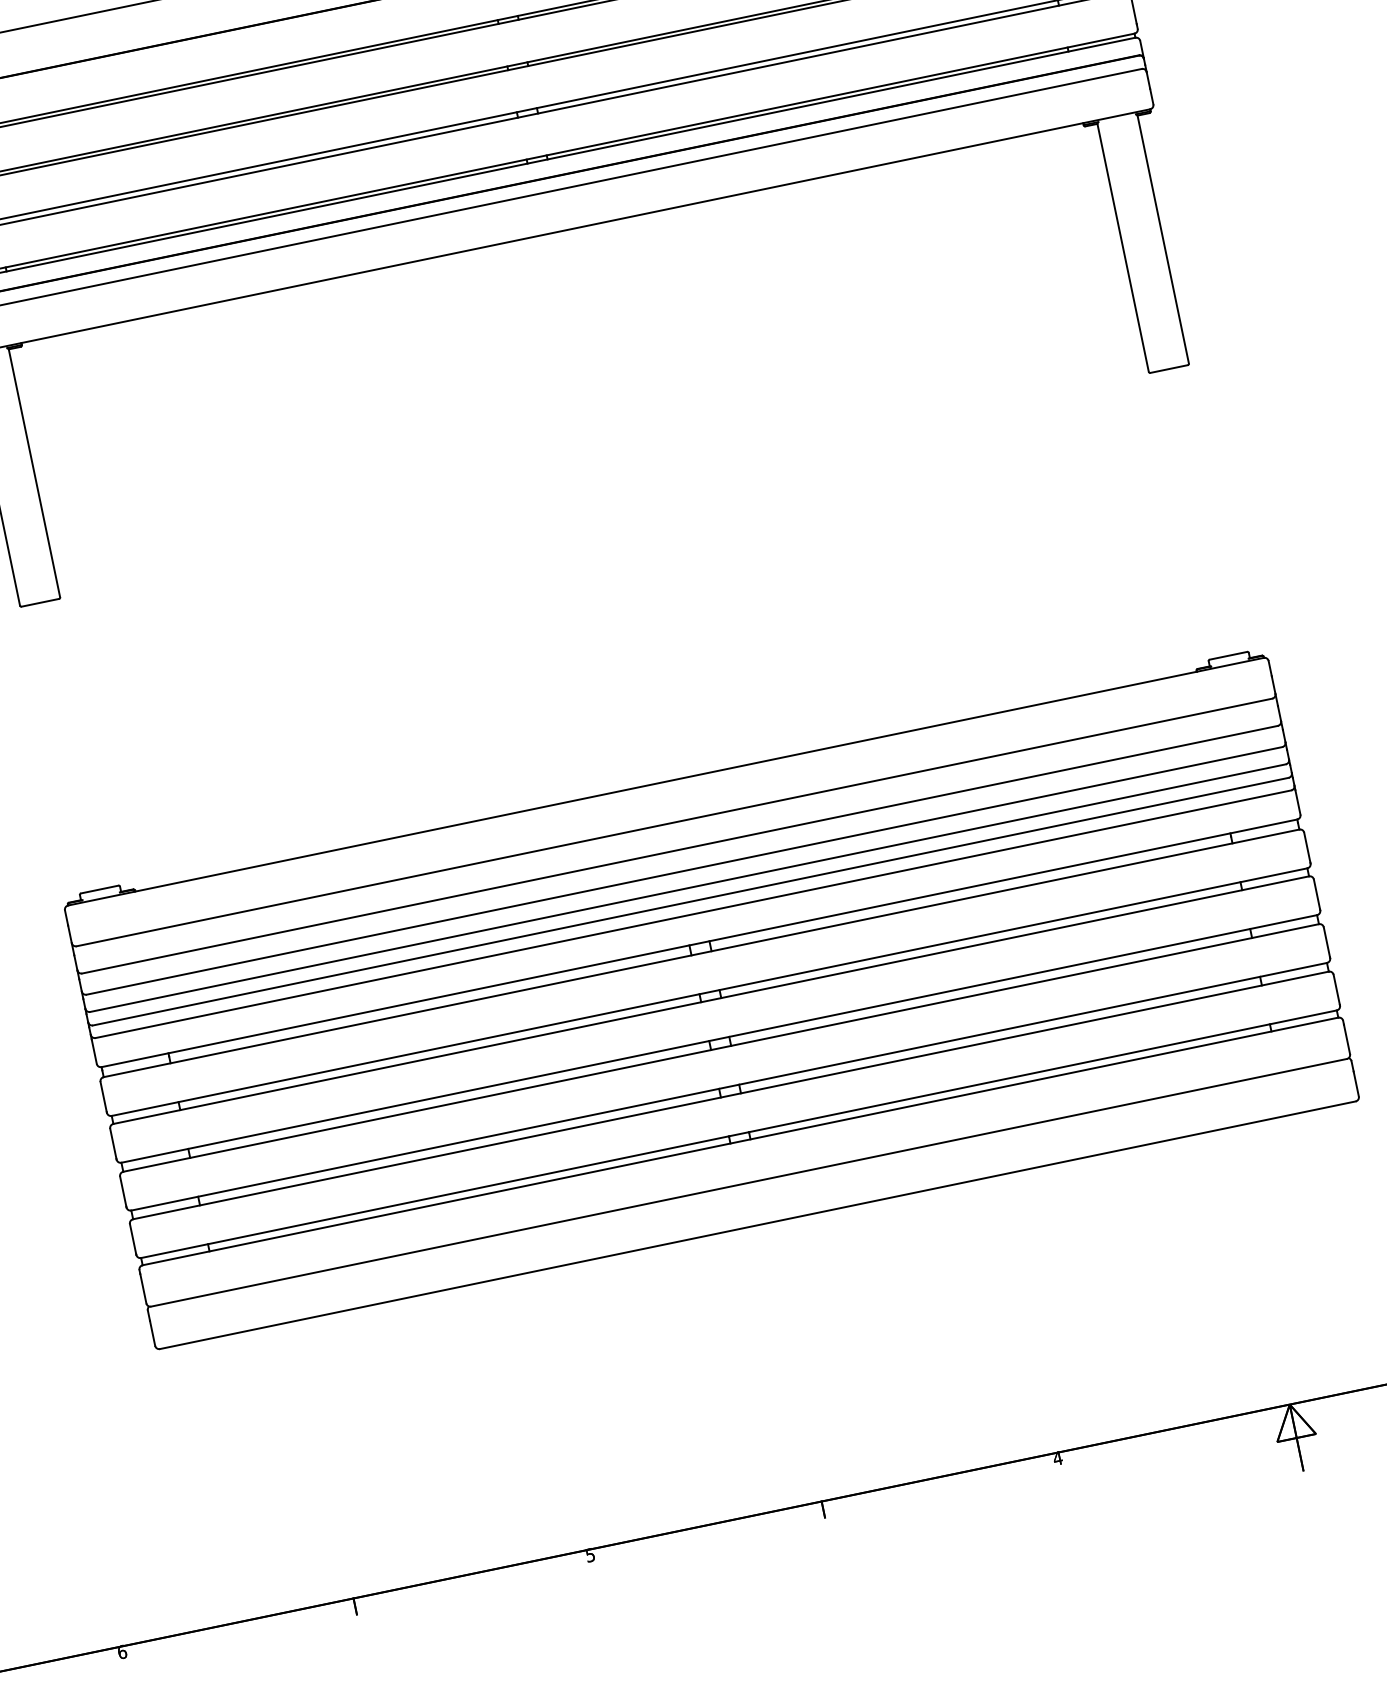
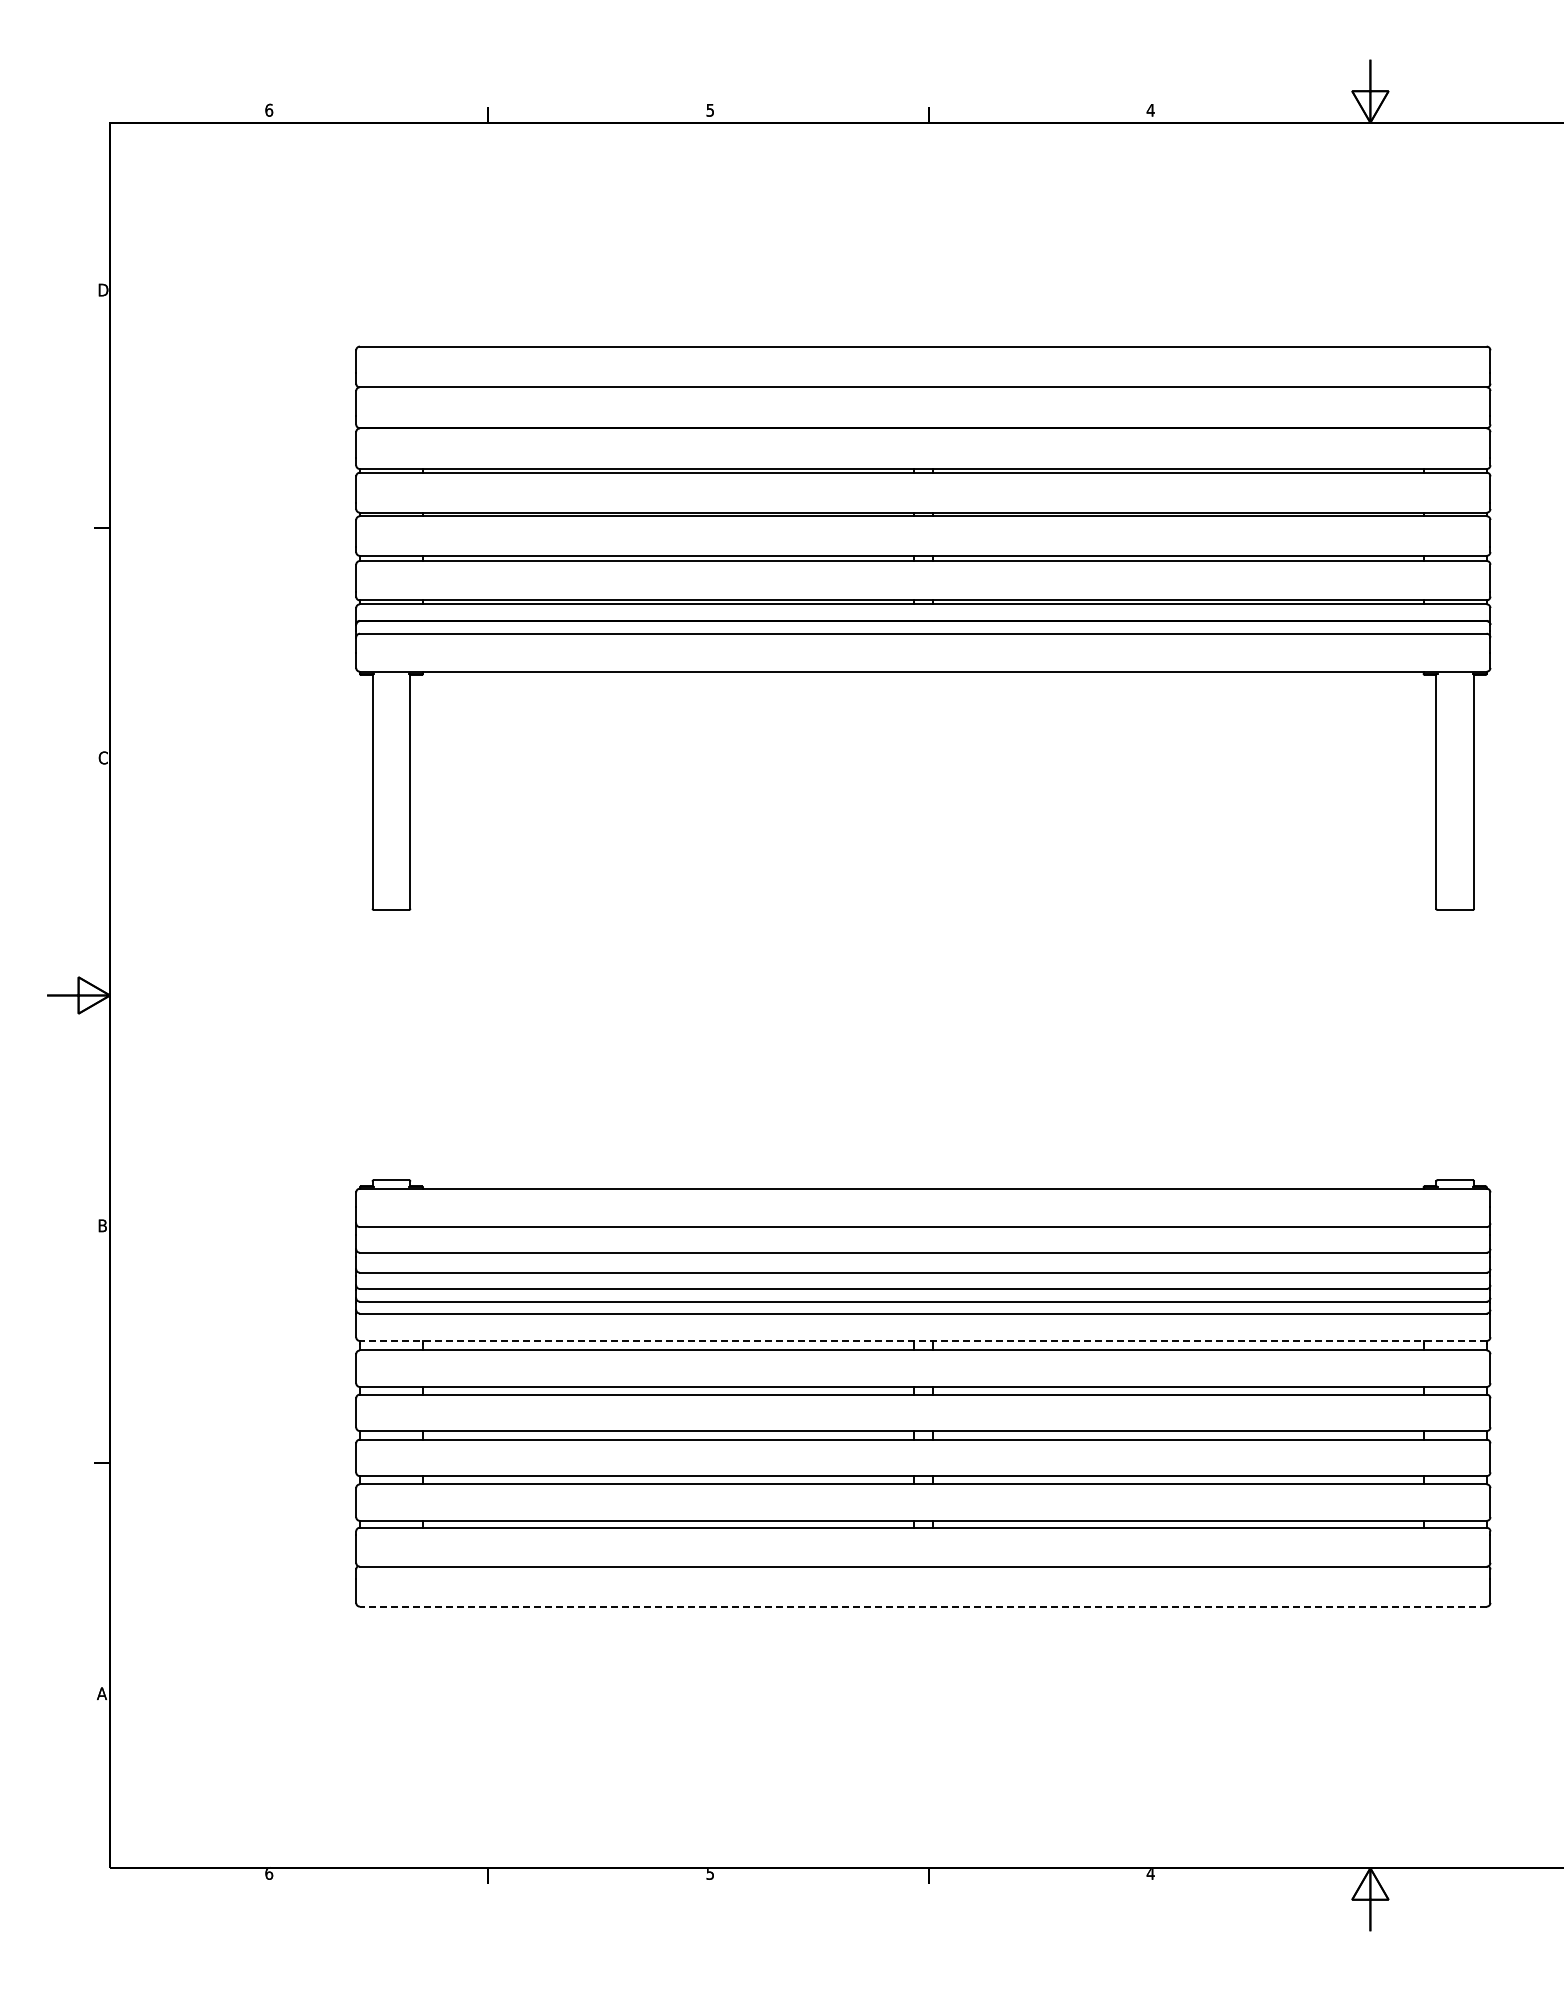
line: (698, 944) -> (922, 1341), solid -> dashed
line: (756, 1225) -> (922, 1606), solid -> dashed

